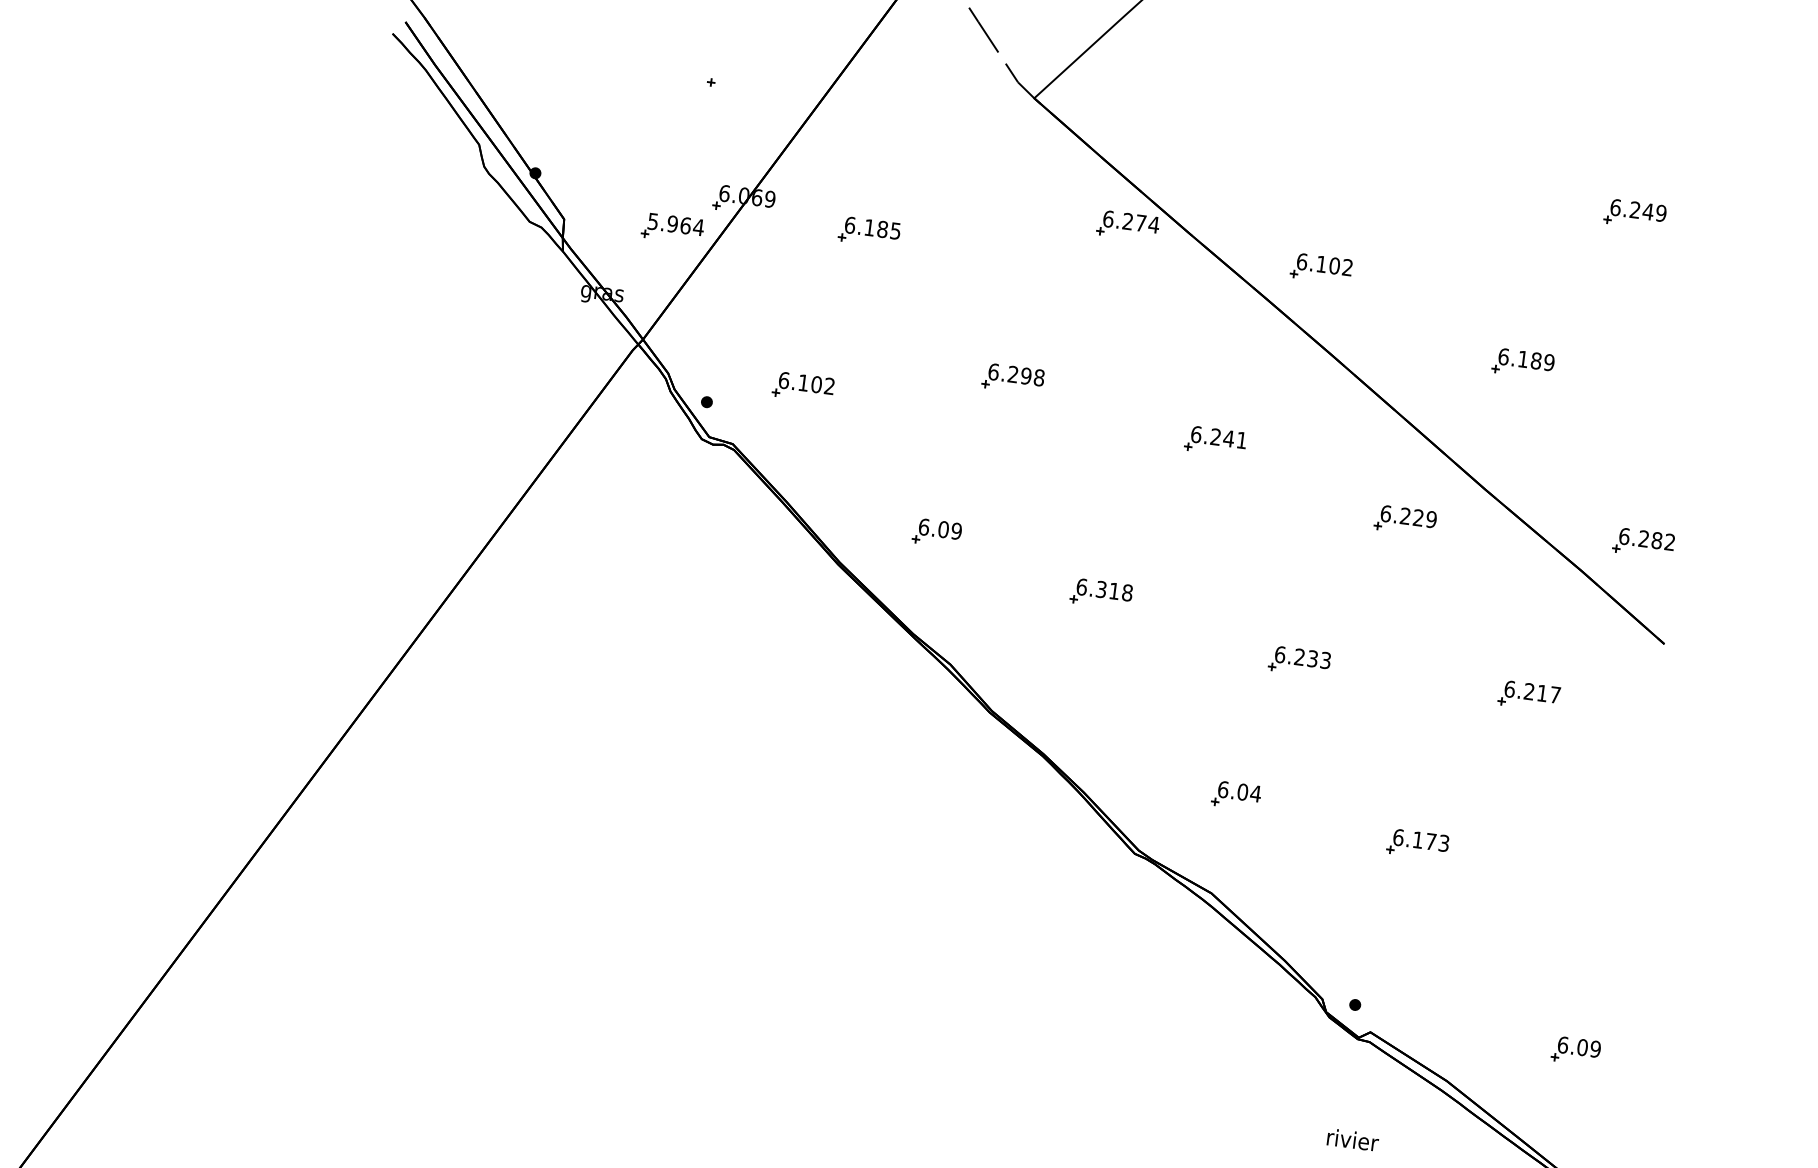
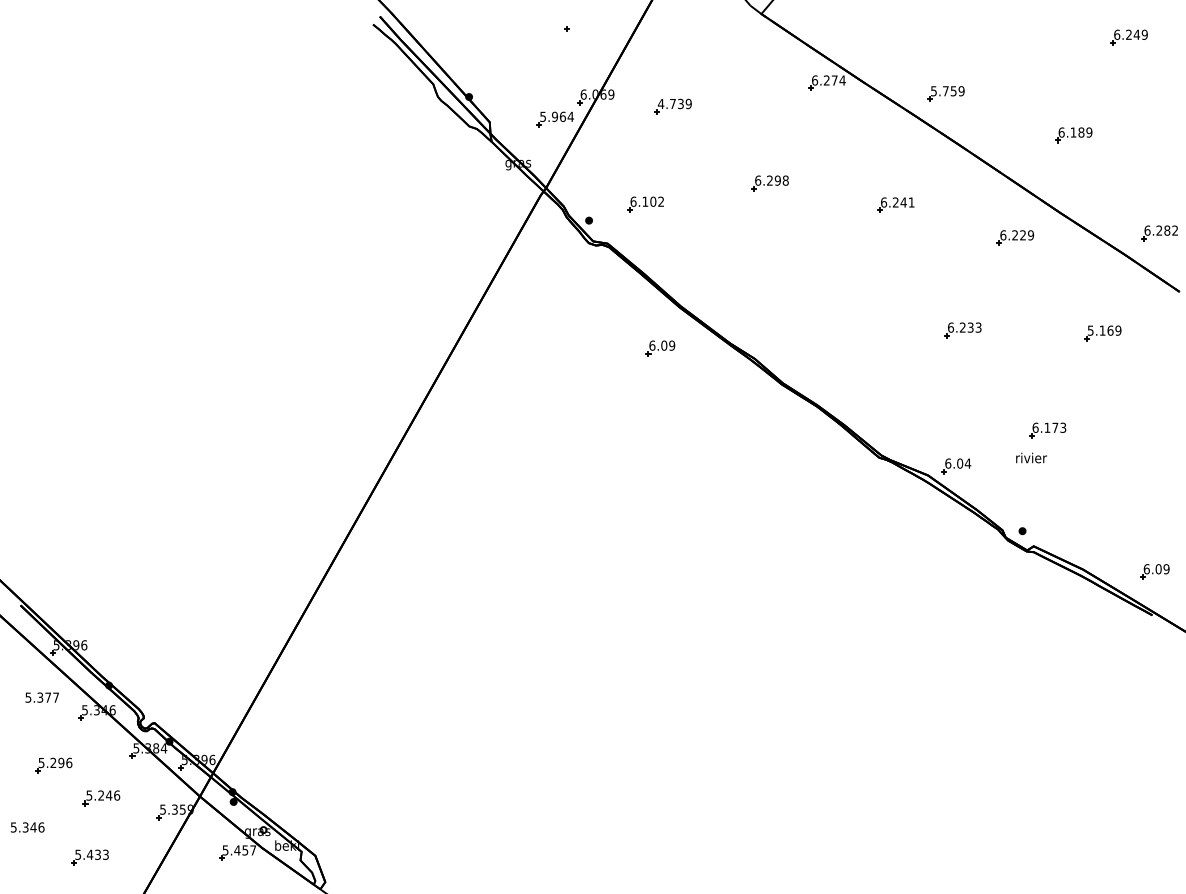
text: (872, 227) -> (674, 103), 6.185 -> 4.739
text: (1324, 265) -> (947, 91), 6.102 -> 5.759
part: (936, 533) -> (660, 348), moved
part: (1099, 592) -> (838, 304), removed
text: (1532, 691) -> (1104, 330), 6.217 -> 5.169
part: (1236, 796) -> (956, 466), moved
part: (1575, 1050) -> (1154, 571), moved
text: (1353, 1139) -> (1031, 457), moved

